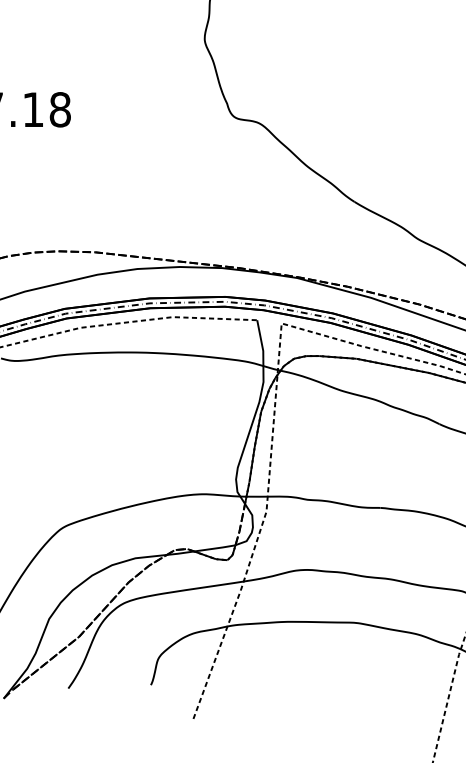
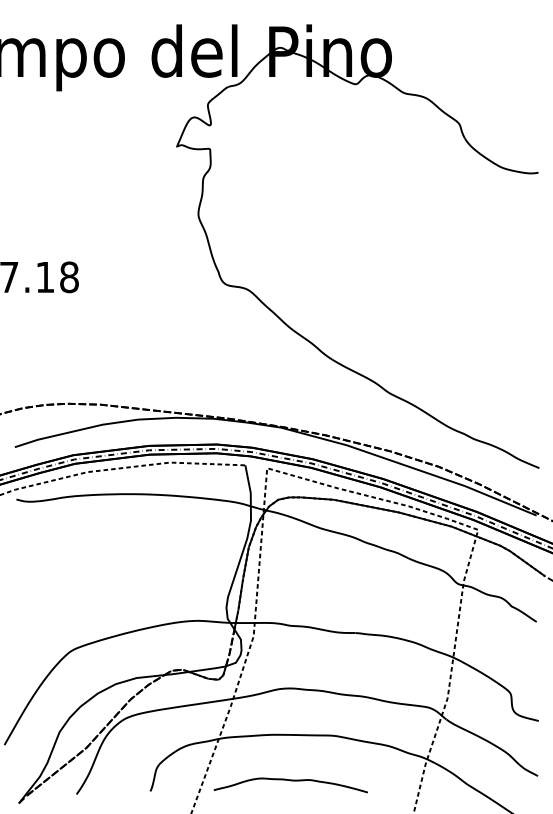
curve: (307, 674) -> (290, 781), added

